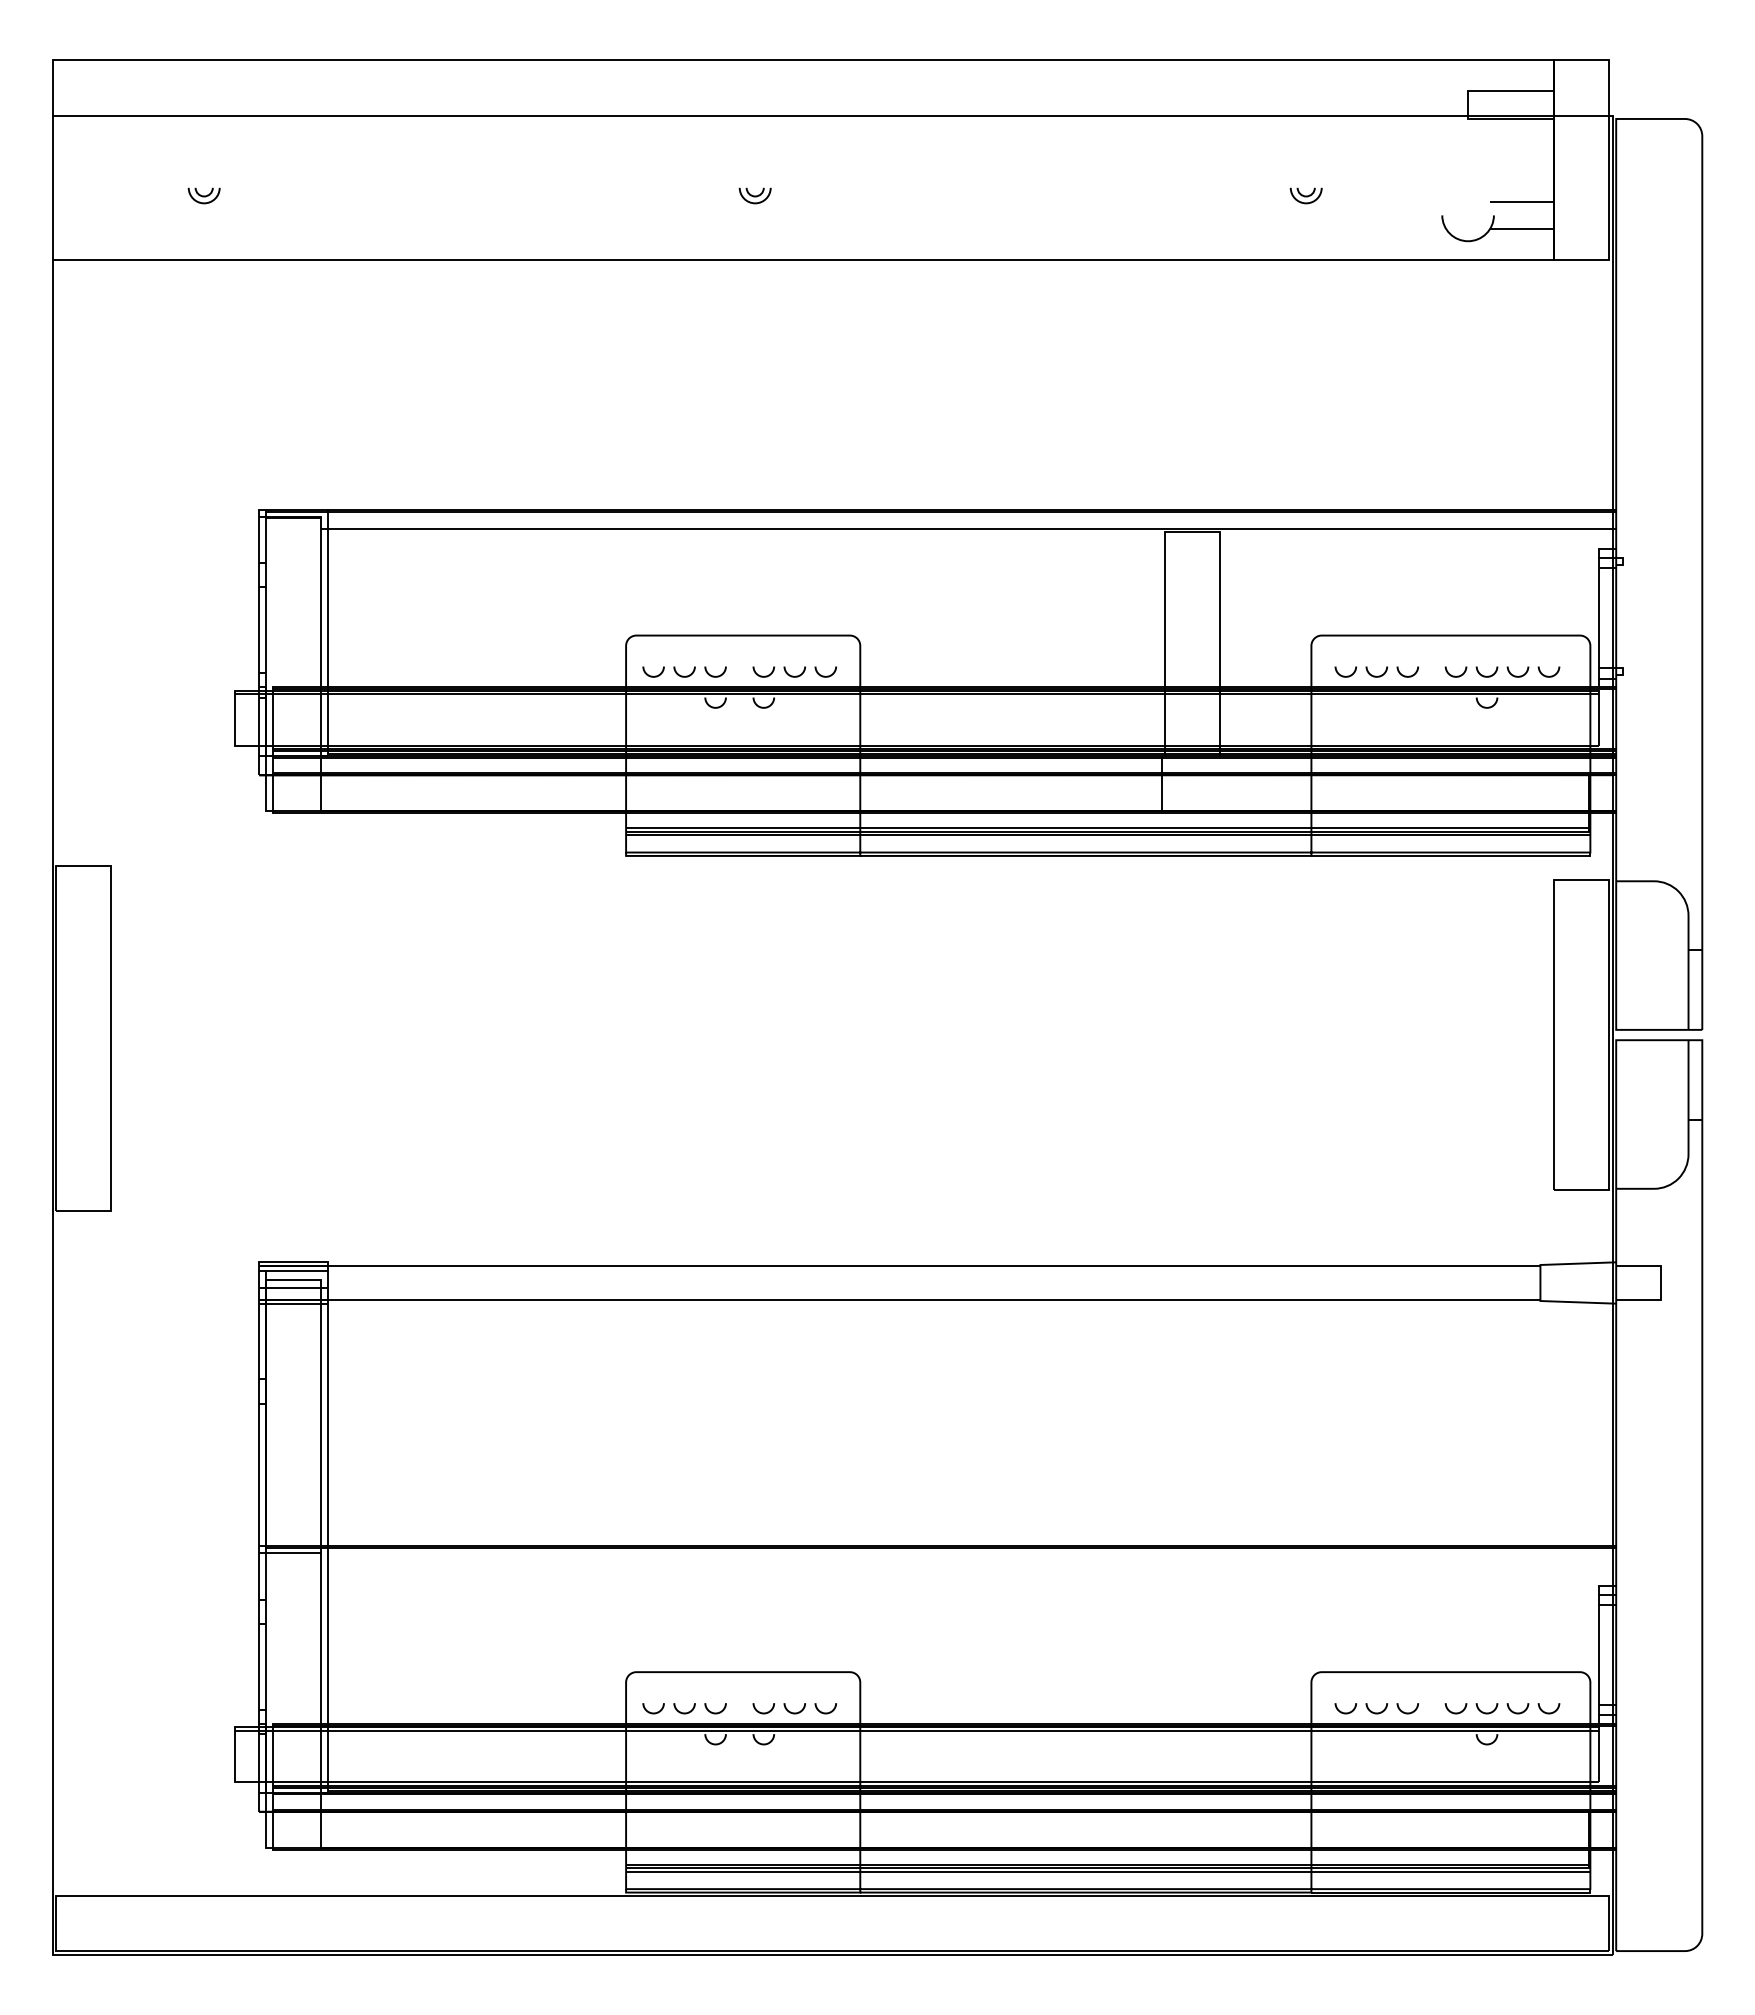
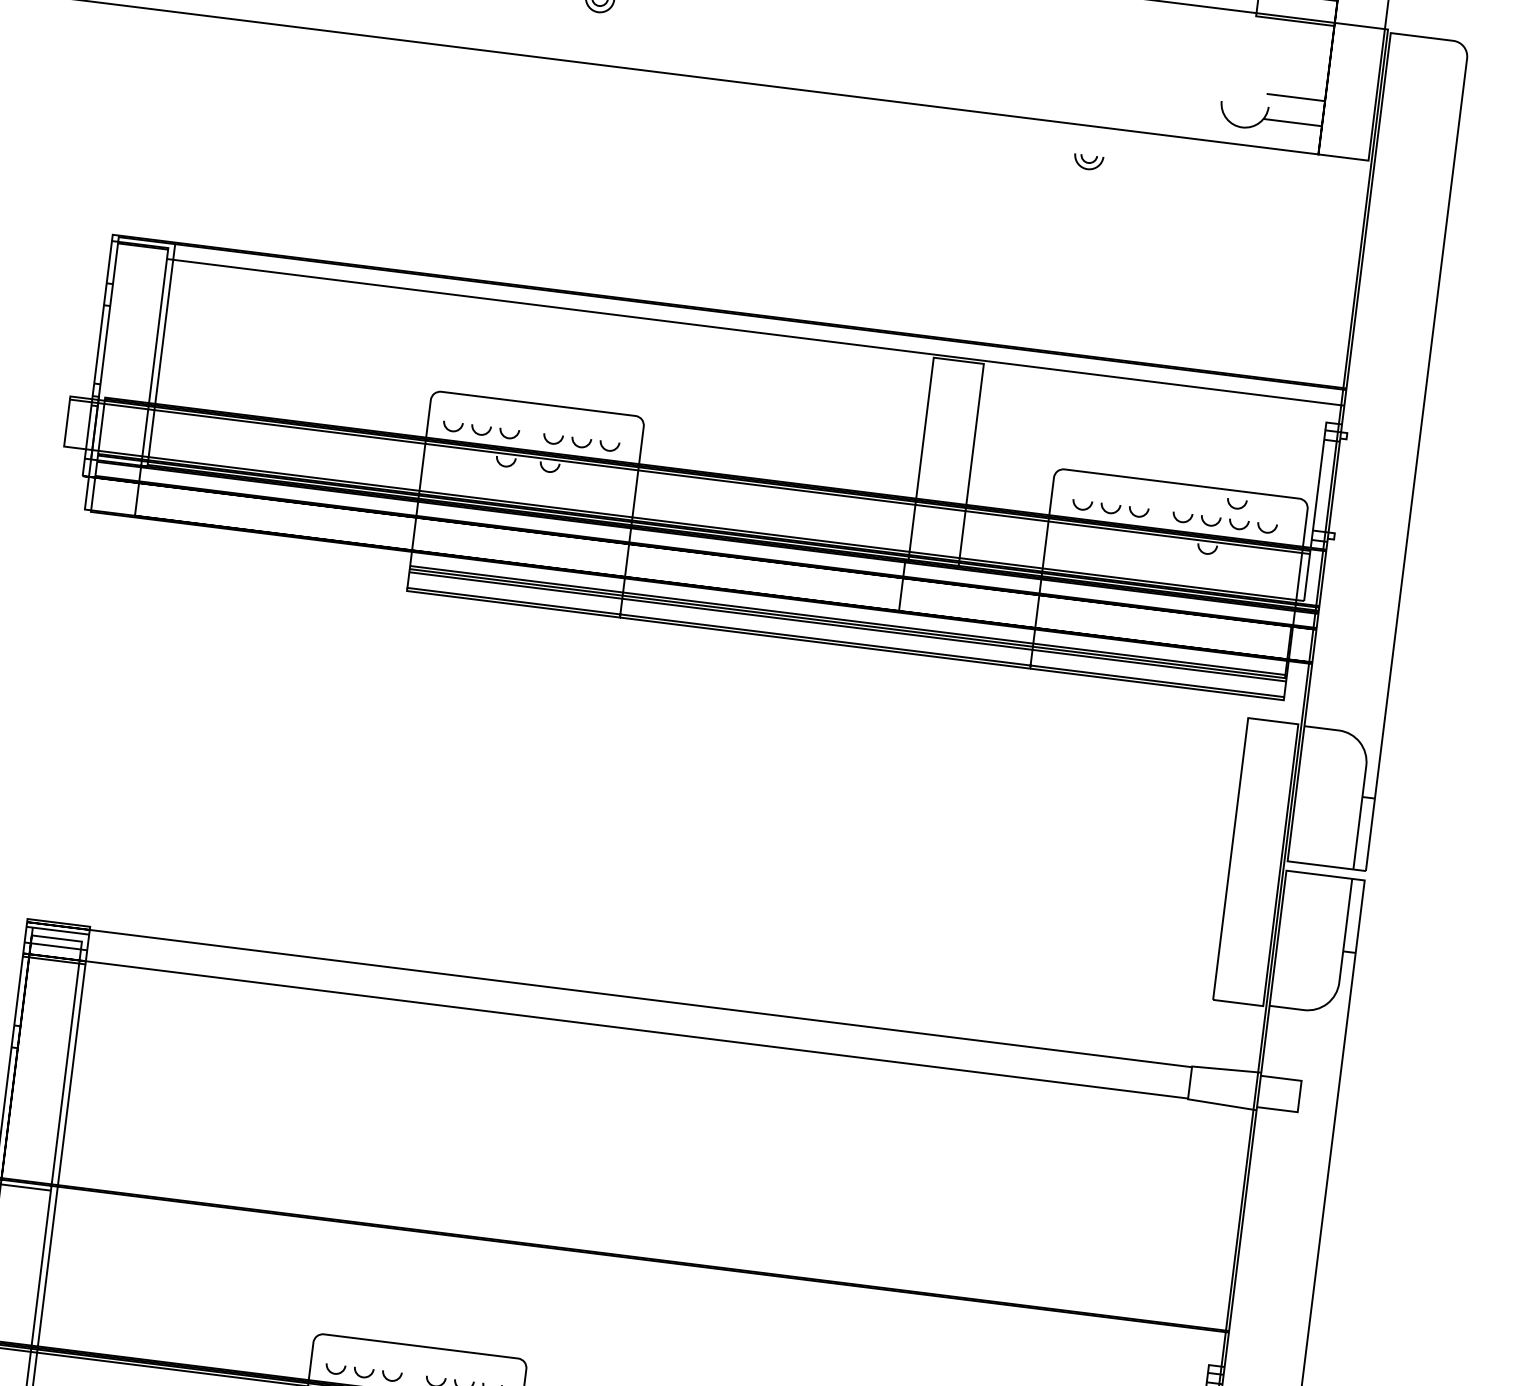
part: (1305, 195) -> (1087, 162), moved
curve: (1511, 653) -> (1235, 507), added

